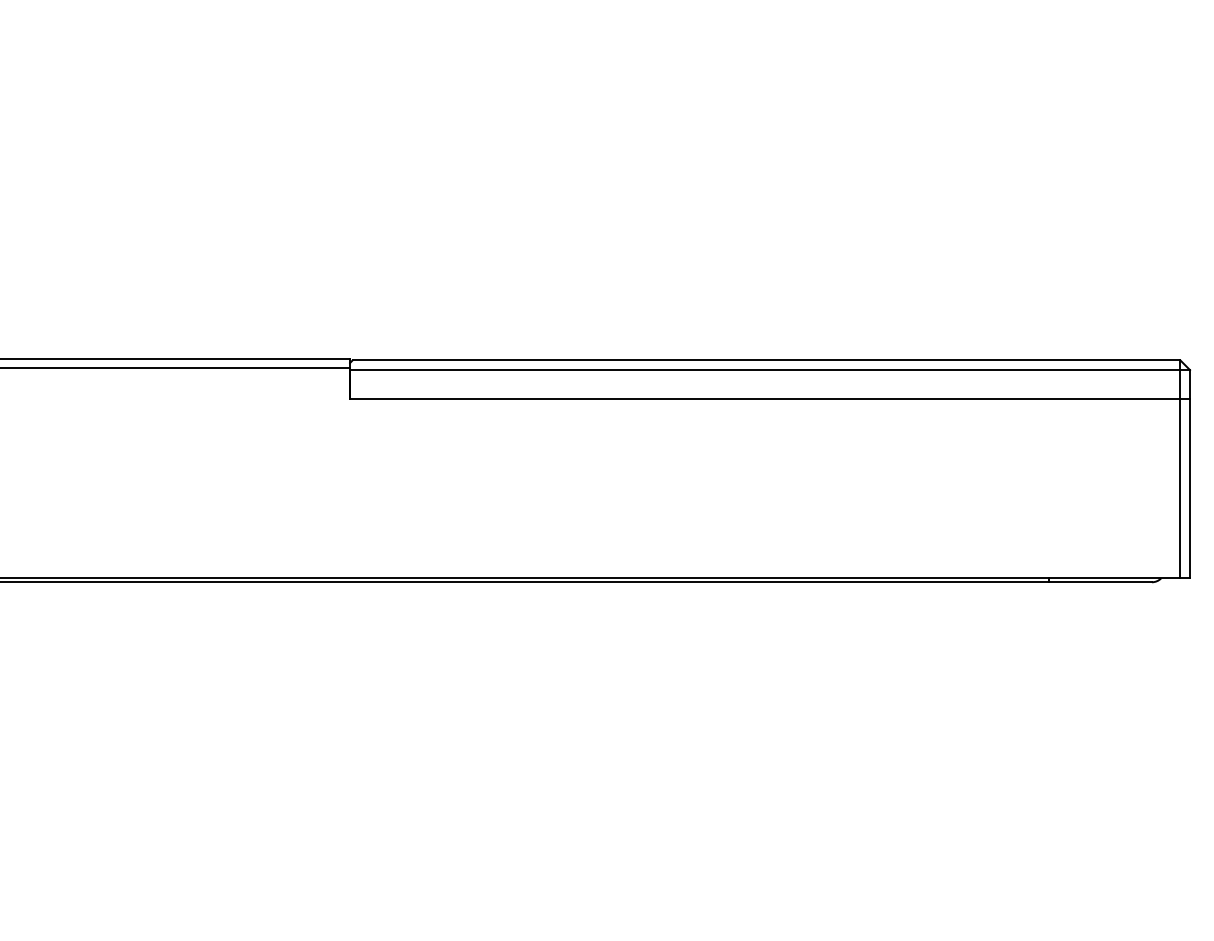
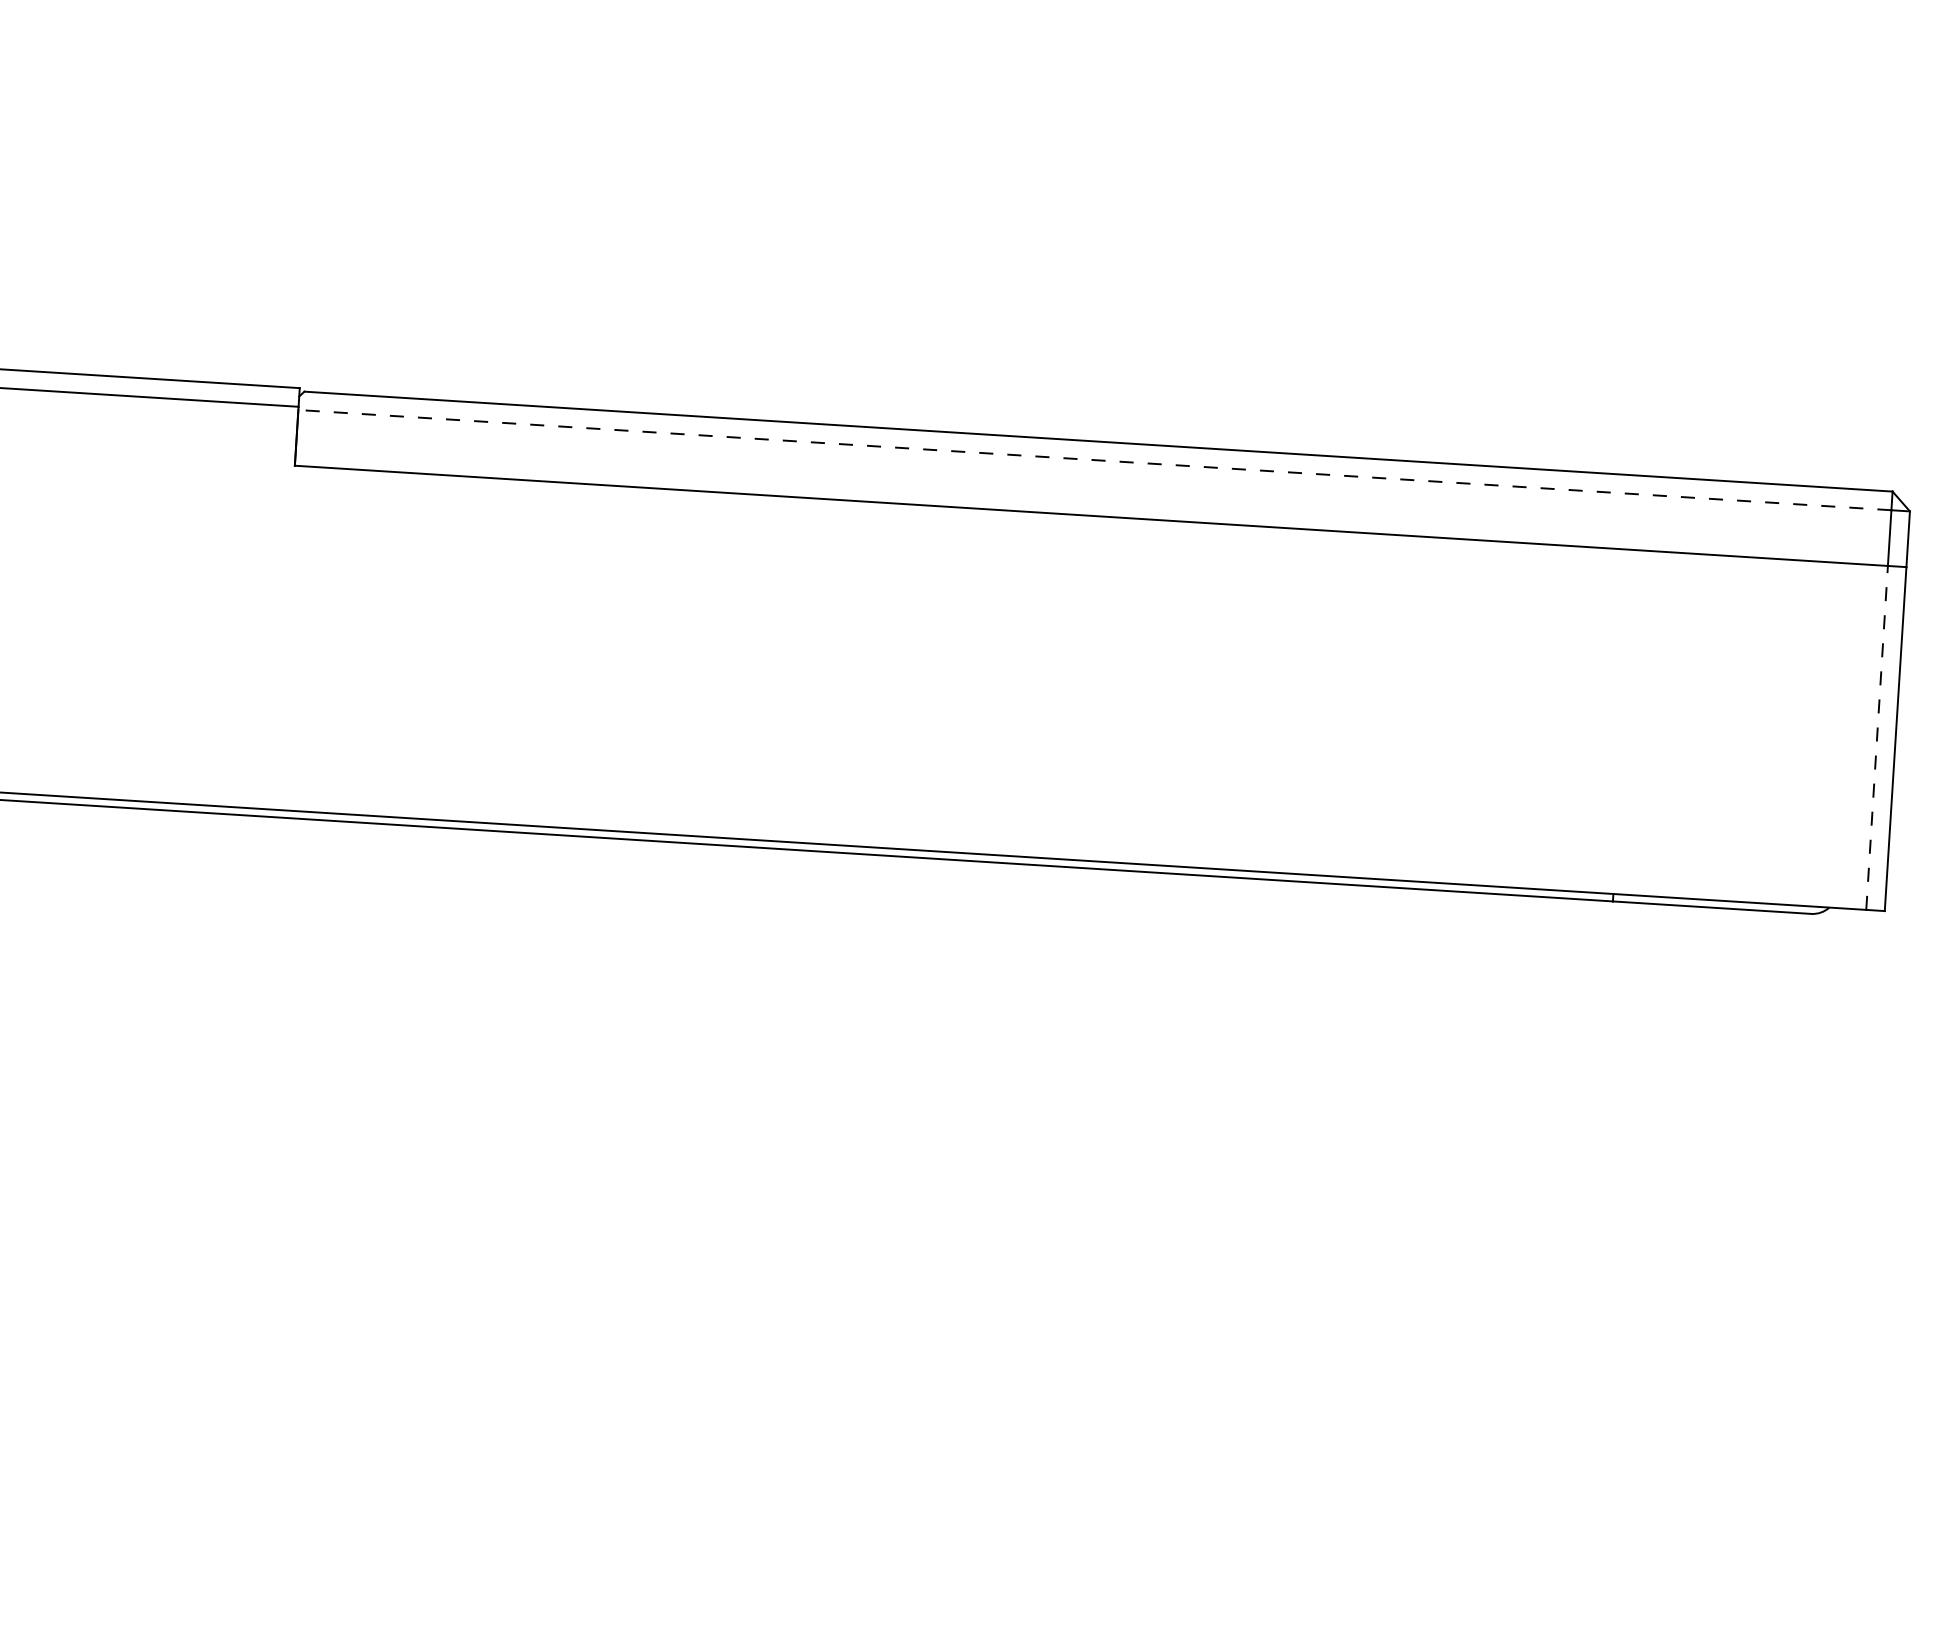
line: (764, 370) -> (1093, 460), solid -> dashed
line: (1180, 488) -> (1877, 737), solid -> dashed

